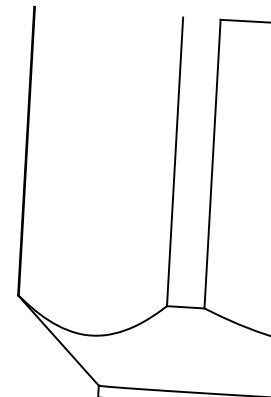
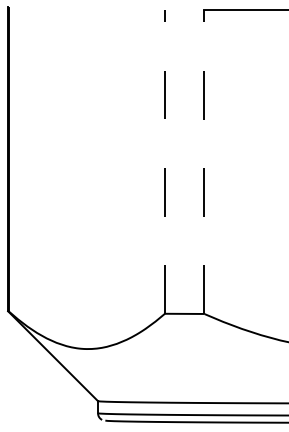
line: (174, 161) -> (164, 161), solid -> dashed
line: (212, 164) -> (204, 162), solid -> dashed

